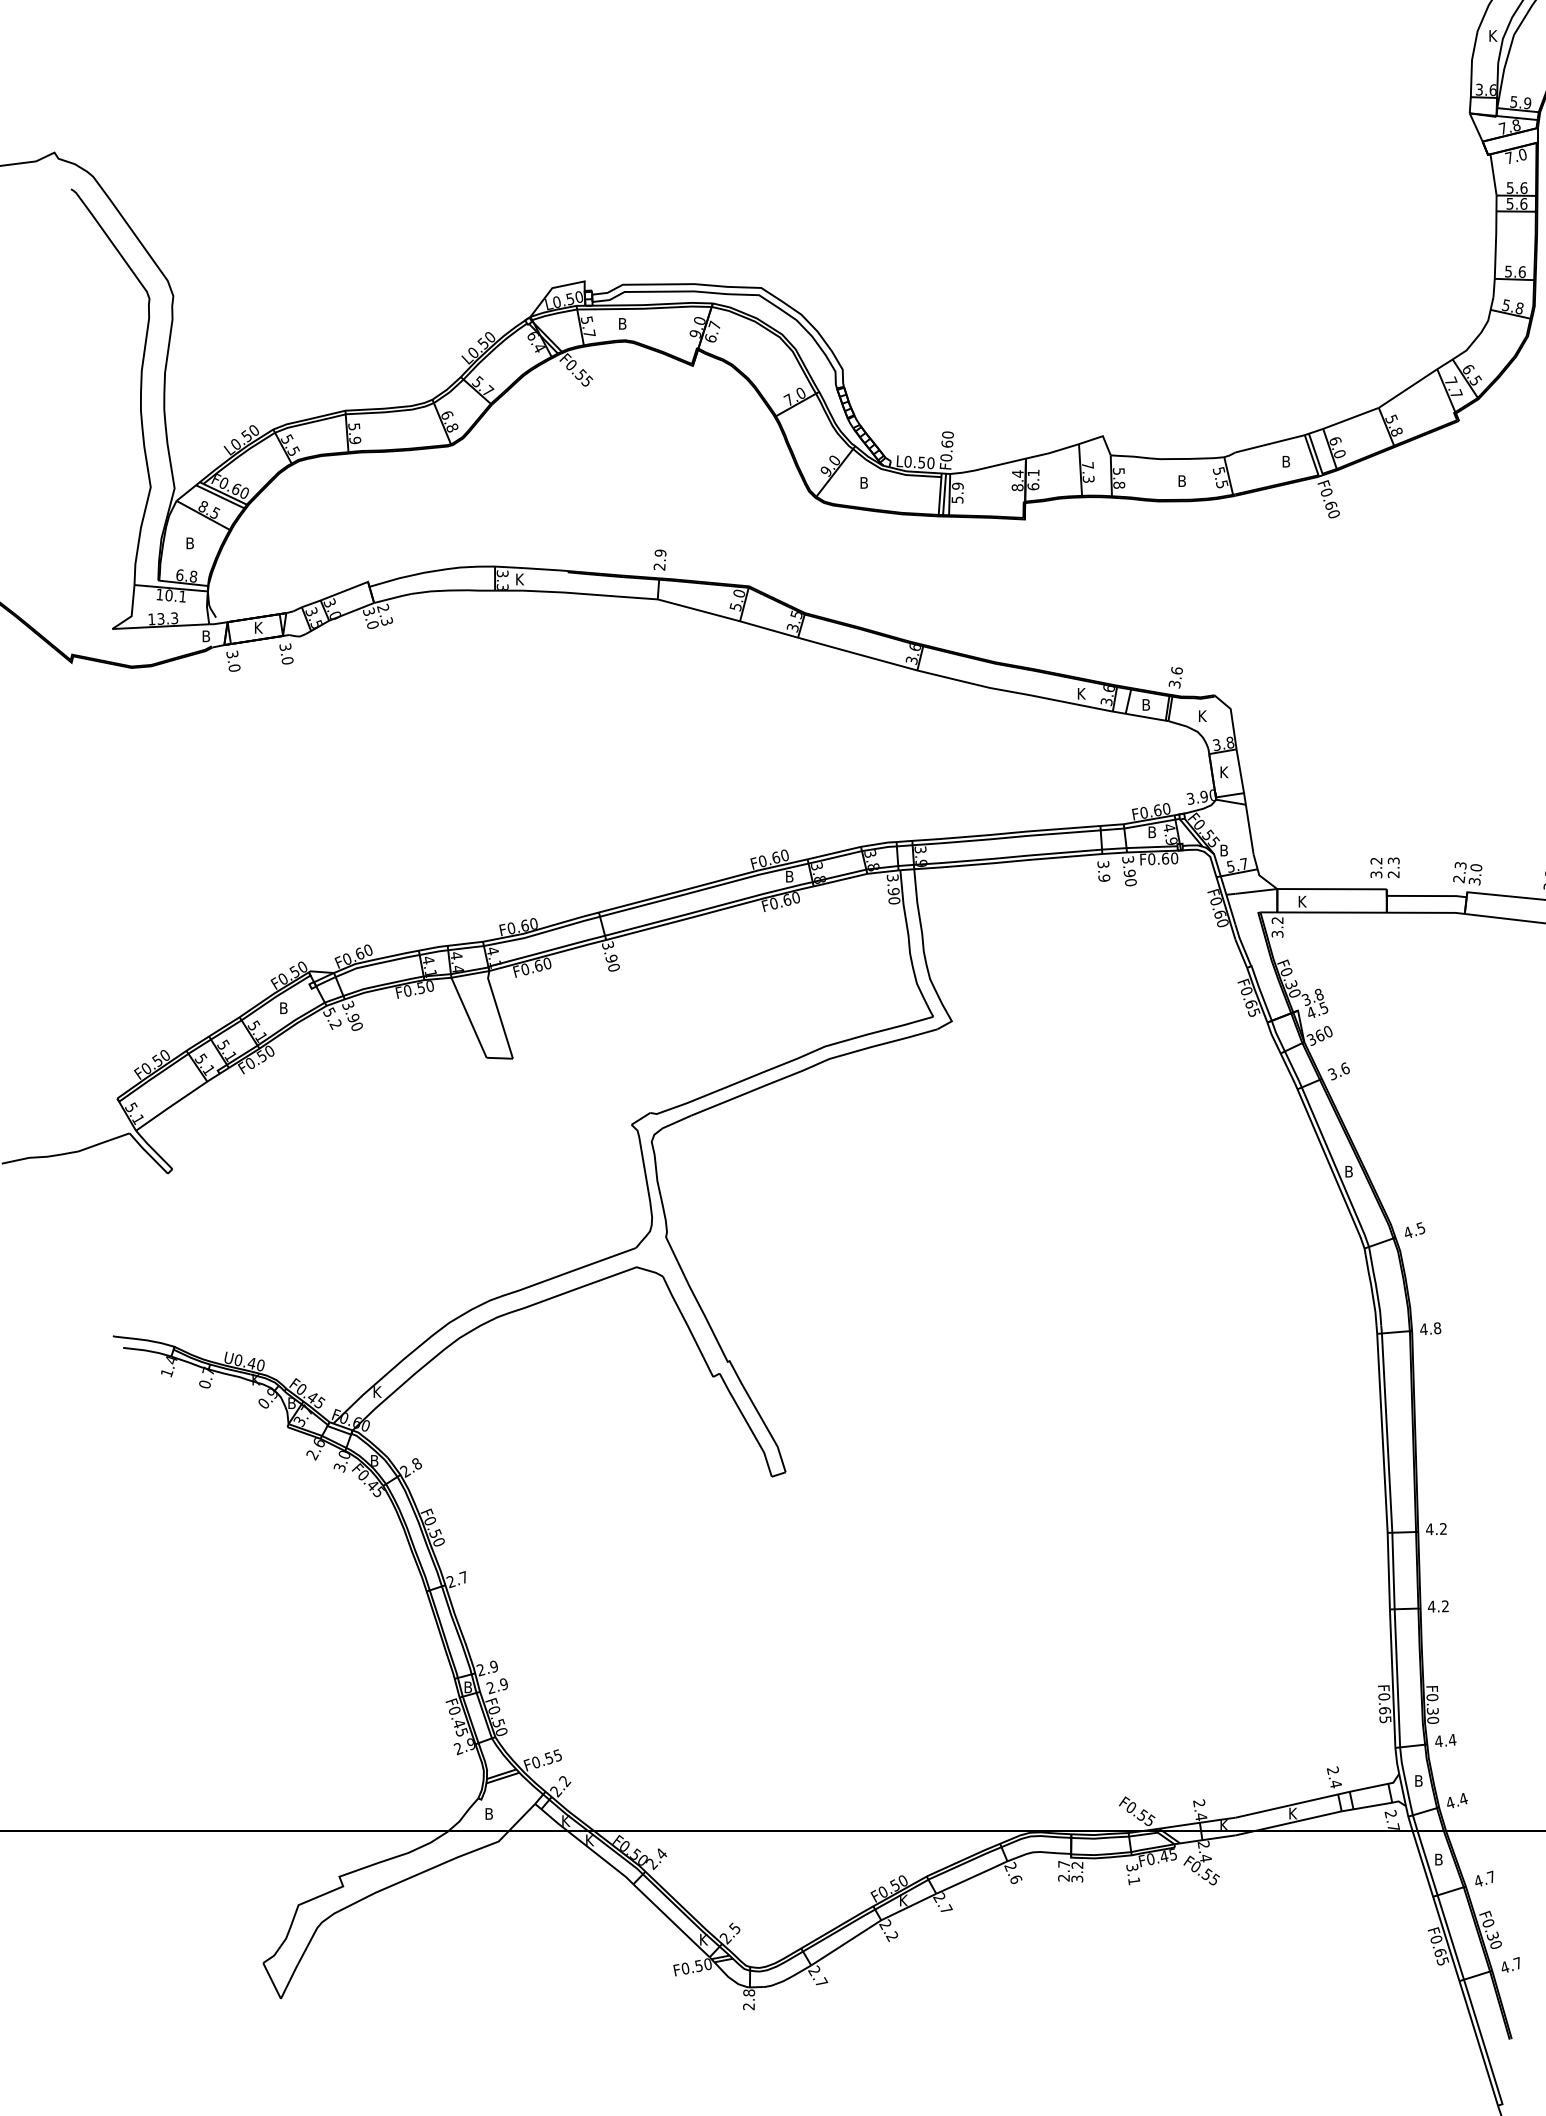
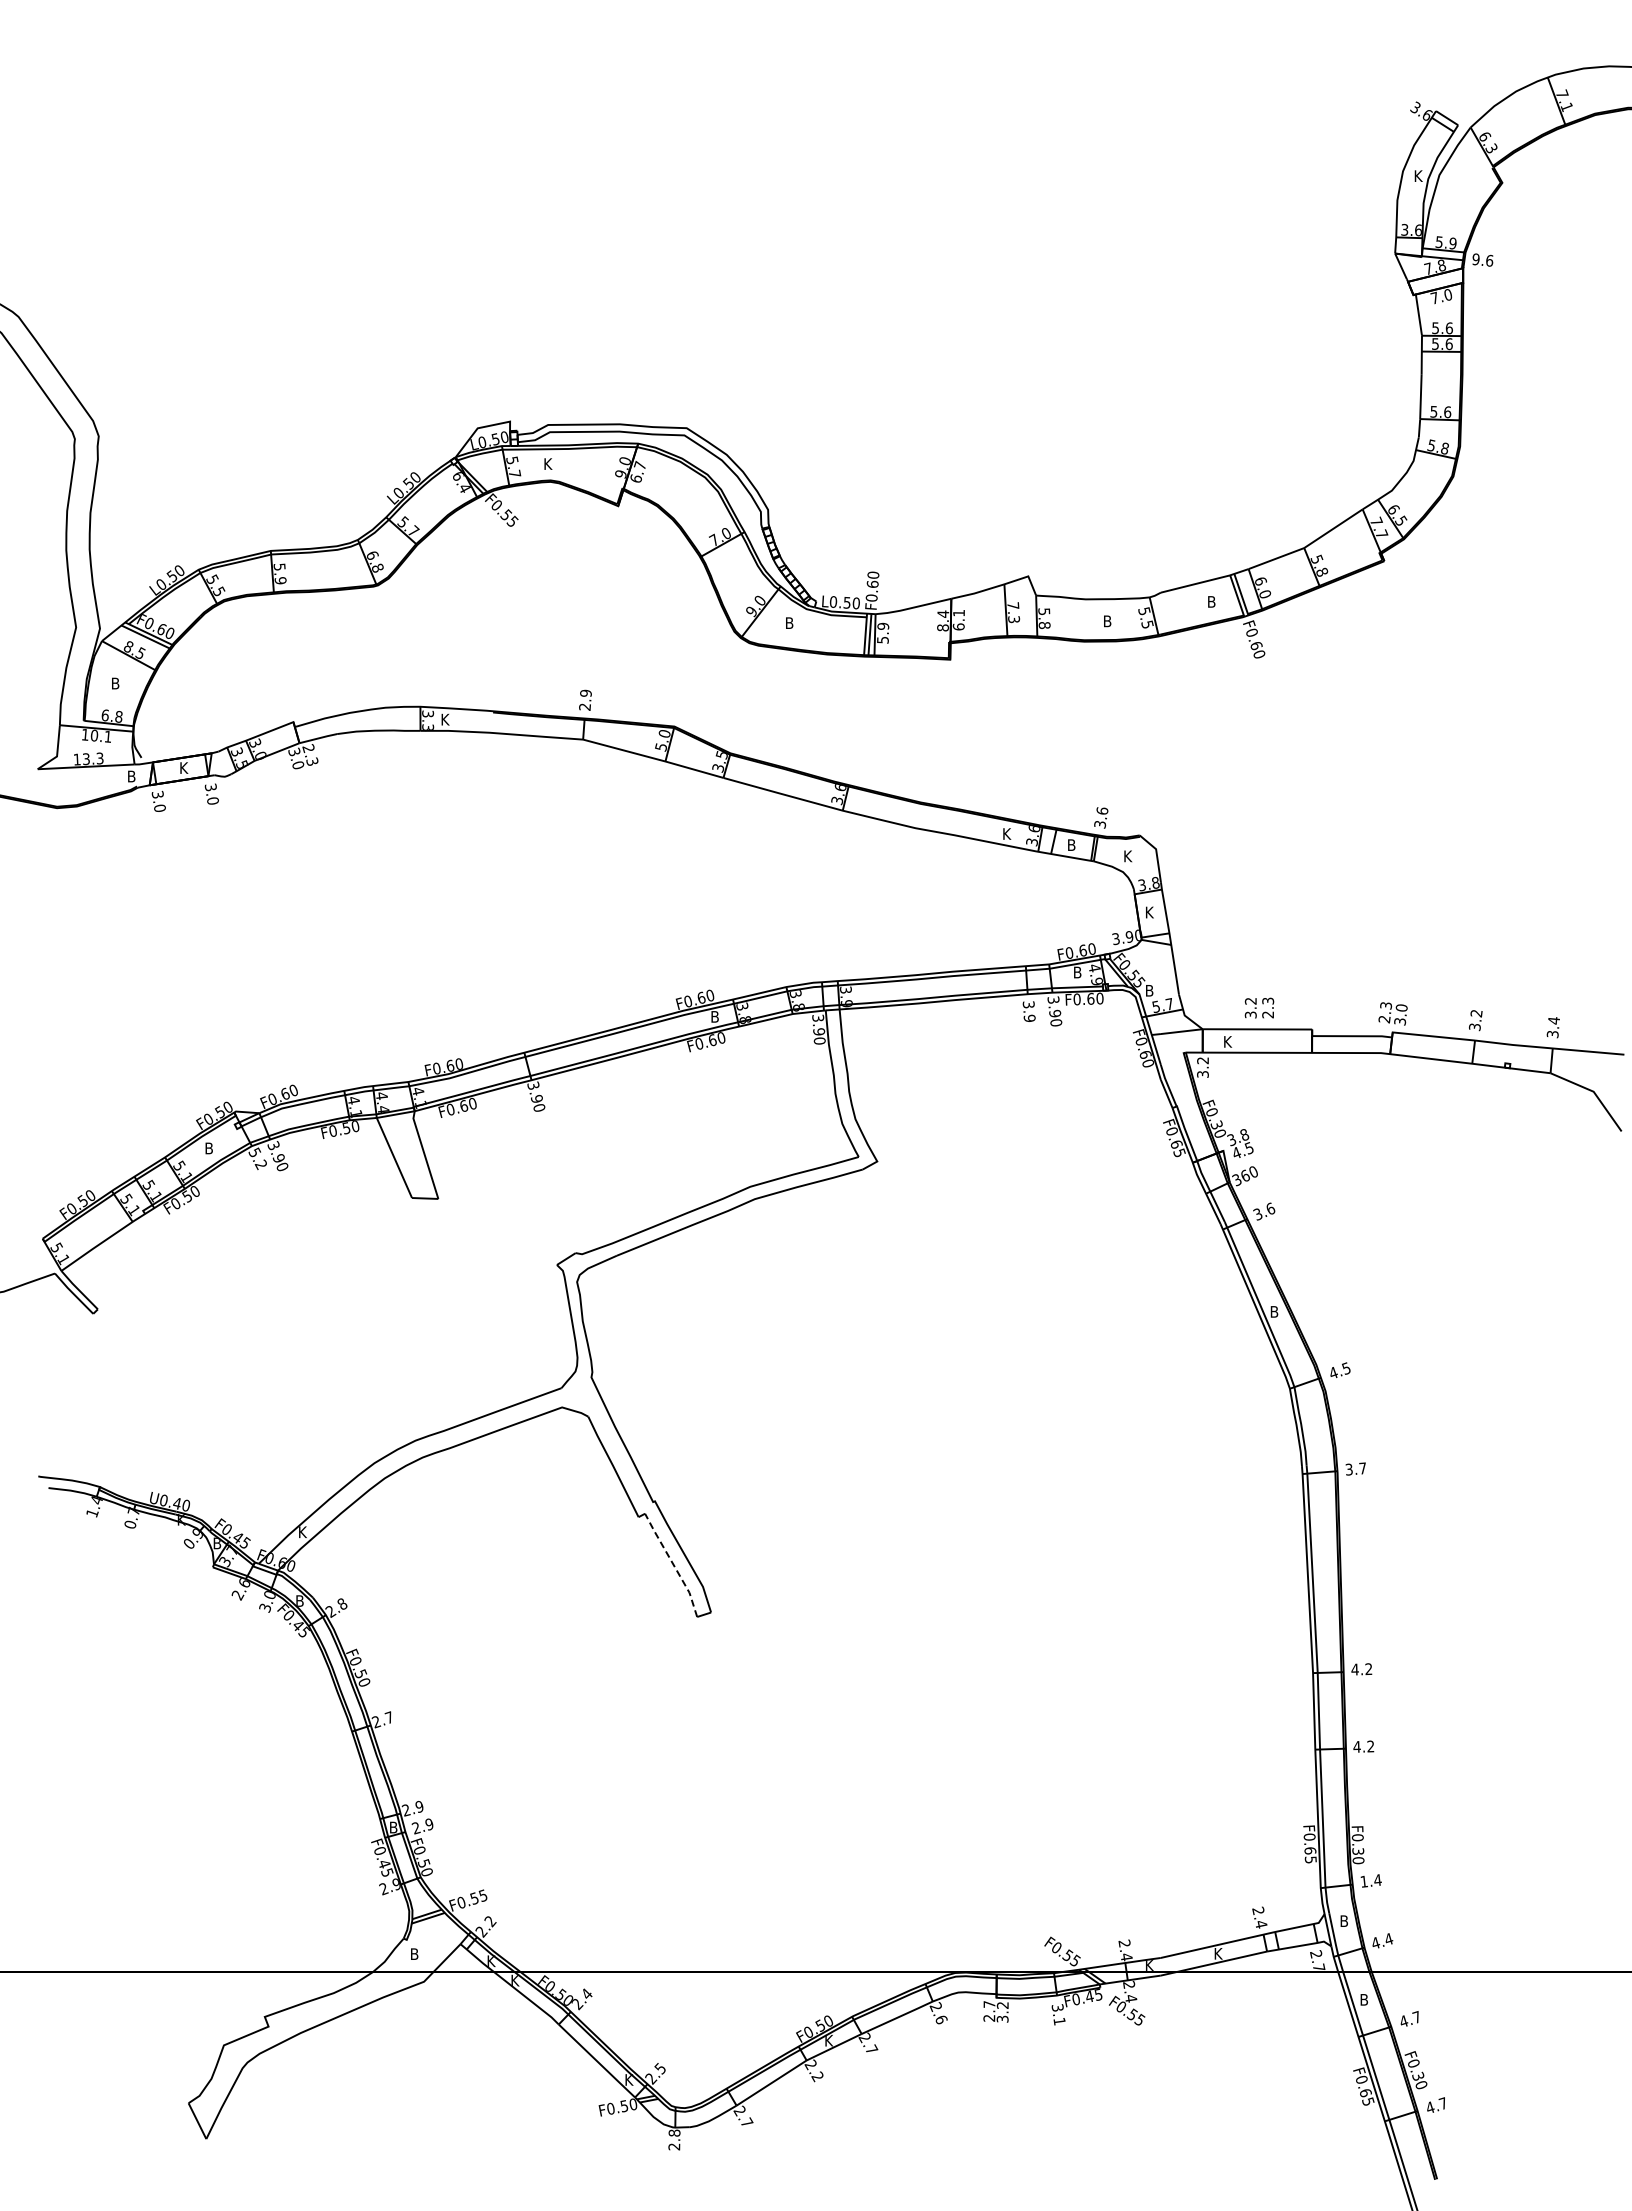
text: (623, 323) -> (548, 463), B -> K
text: (1385, 867) -> (1259, 1007), moved
text: (1430, 1328) -> (1355, 1468), 4.8 -> 3.7
line: (748, 1424) -> (673, 1564), solid -> dashed
text: (1439, 1741) -> (1364, 1881), 4.4 -> 1.4

